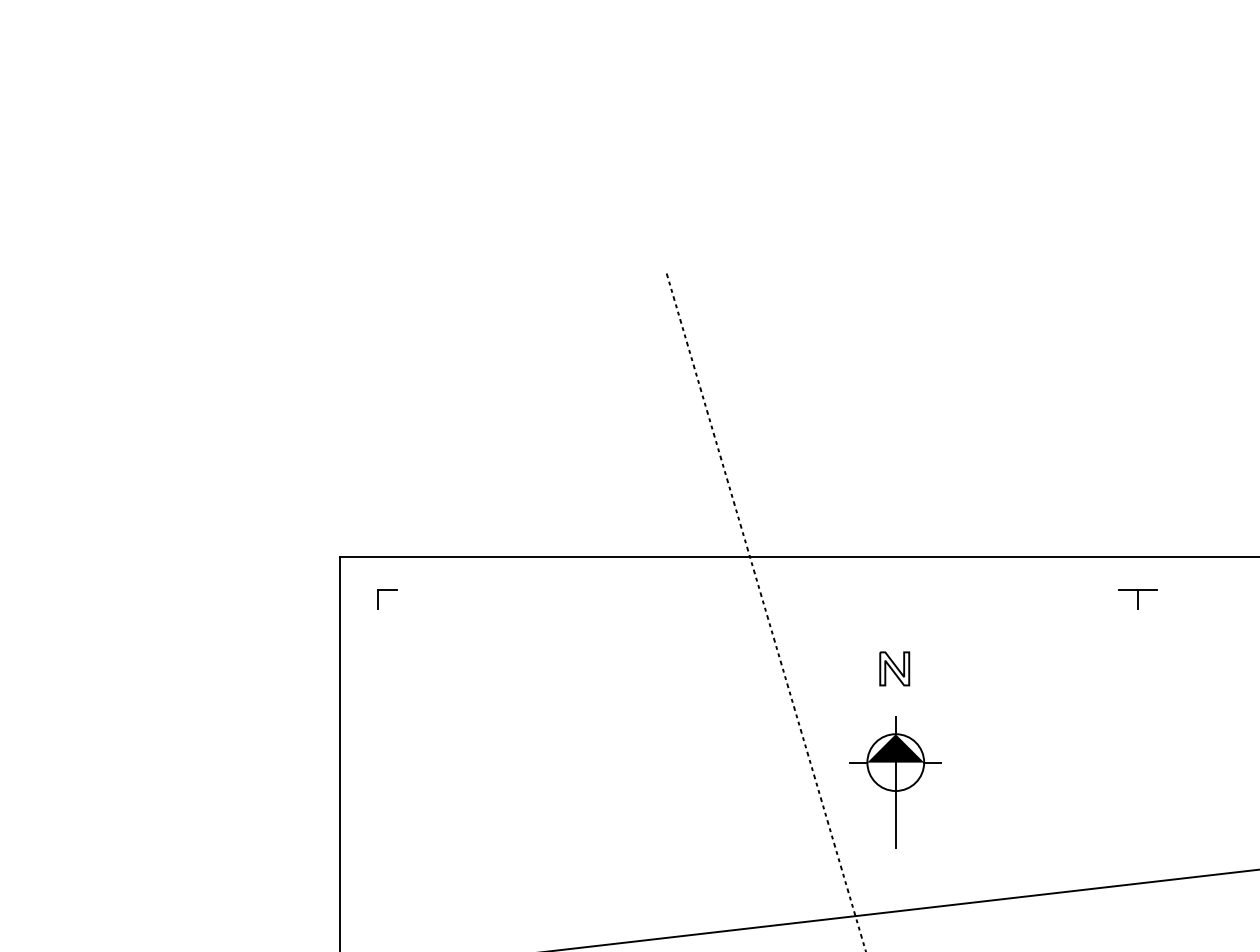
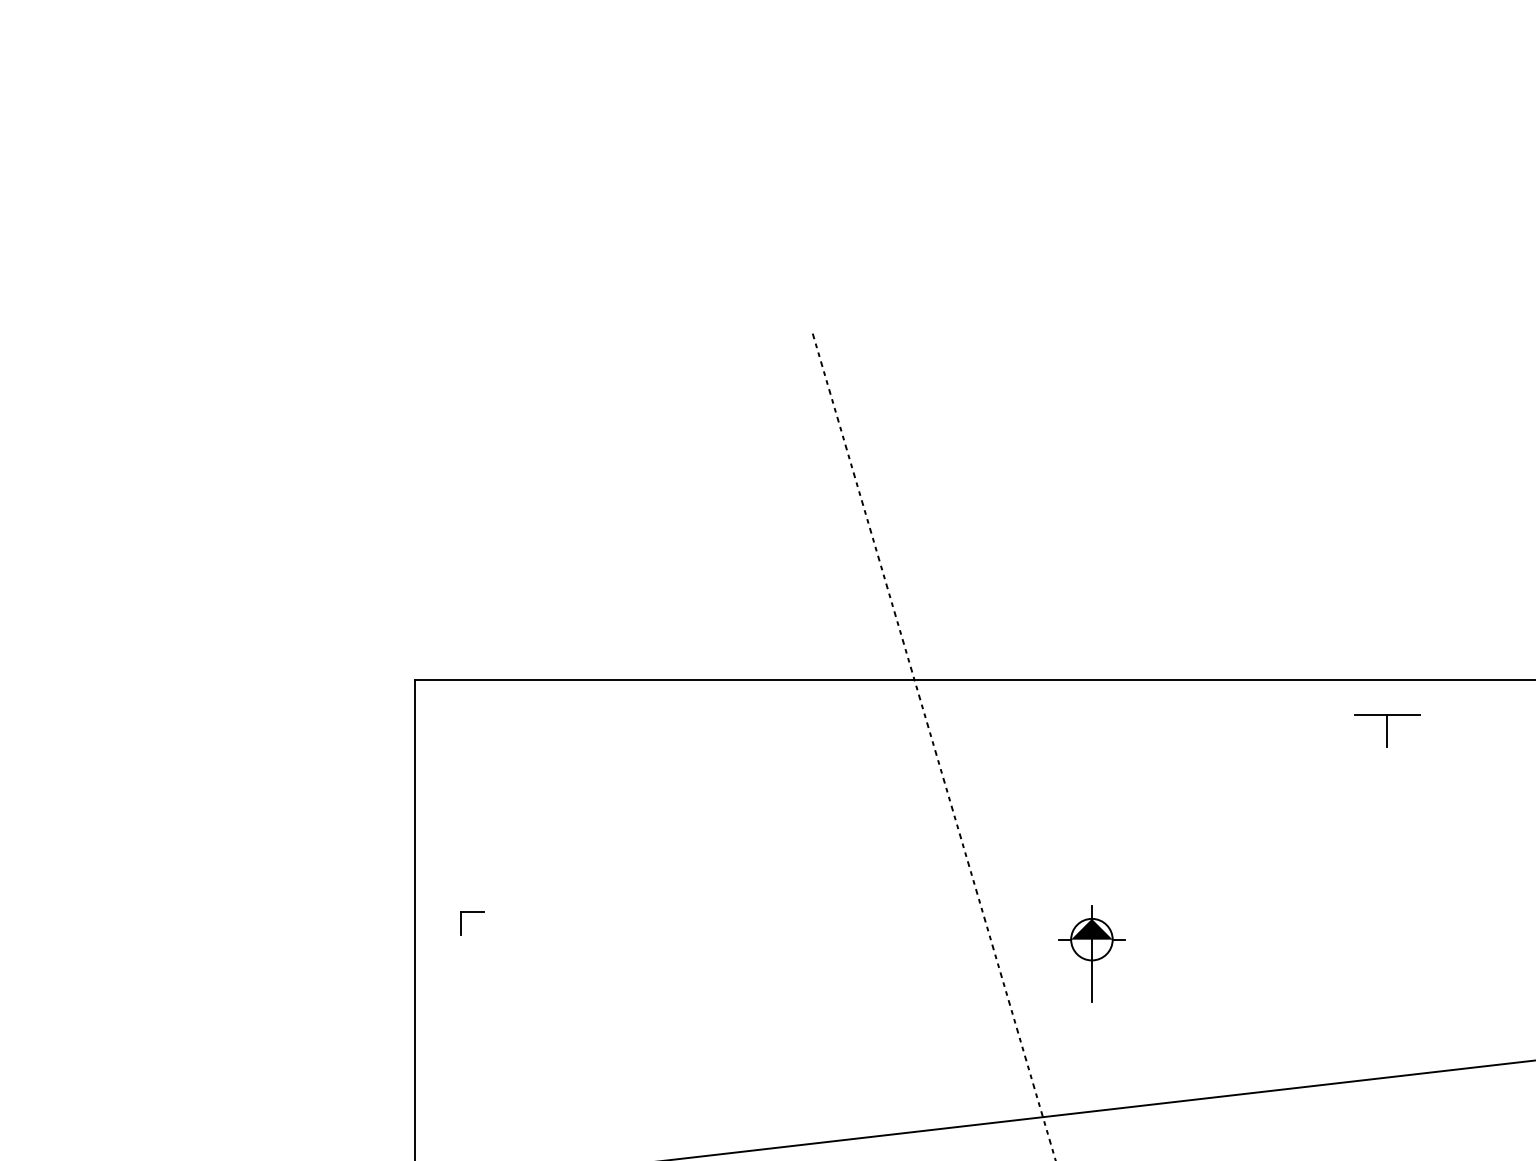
part: (387, 590) -> (472, 912), moved
part: (1137, 599) -> (1386, 731), size x1.4
part: (894, 668) -> (1090, 815), removed
part: (895, 782) -> (1091, 954), size x0.6

